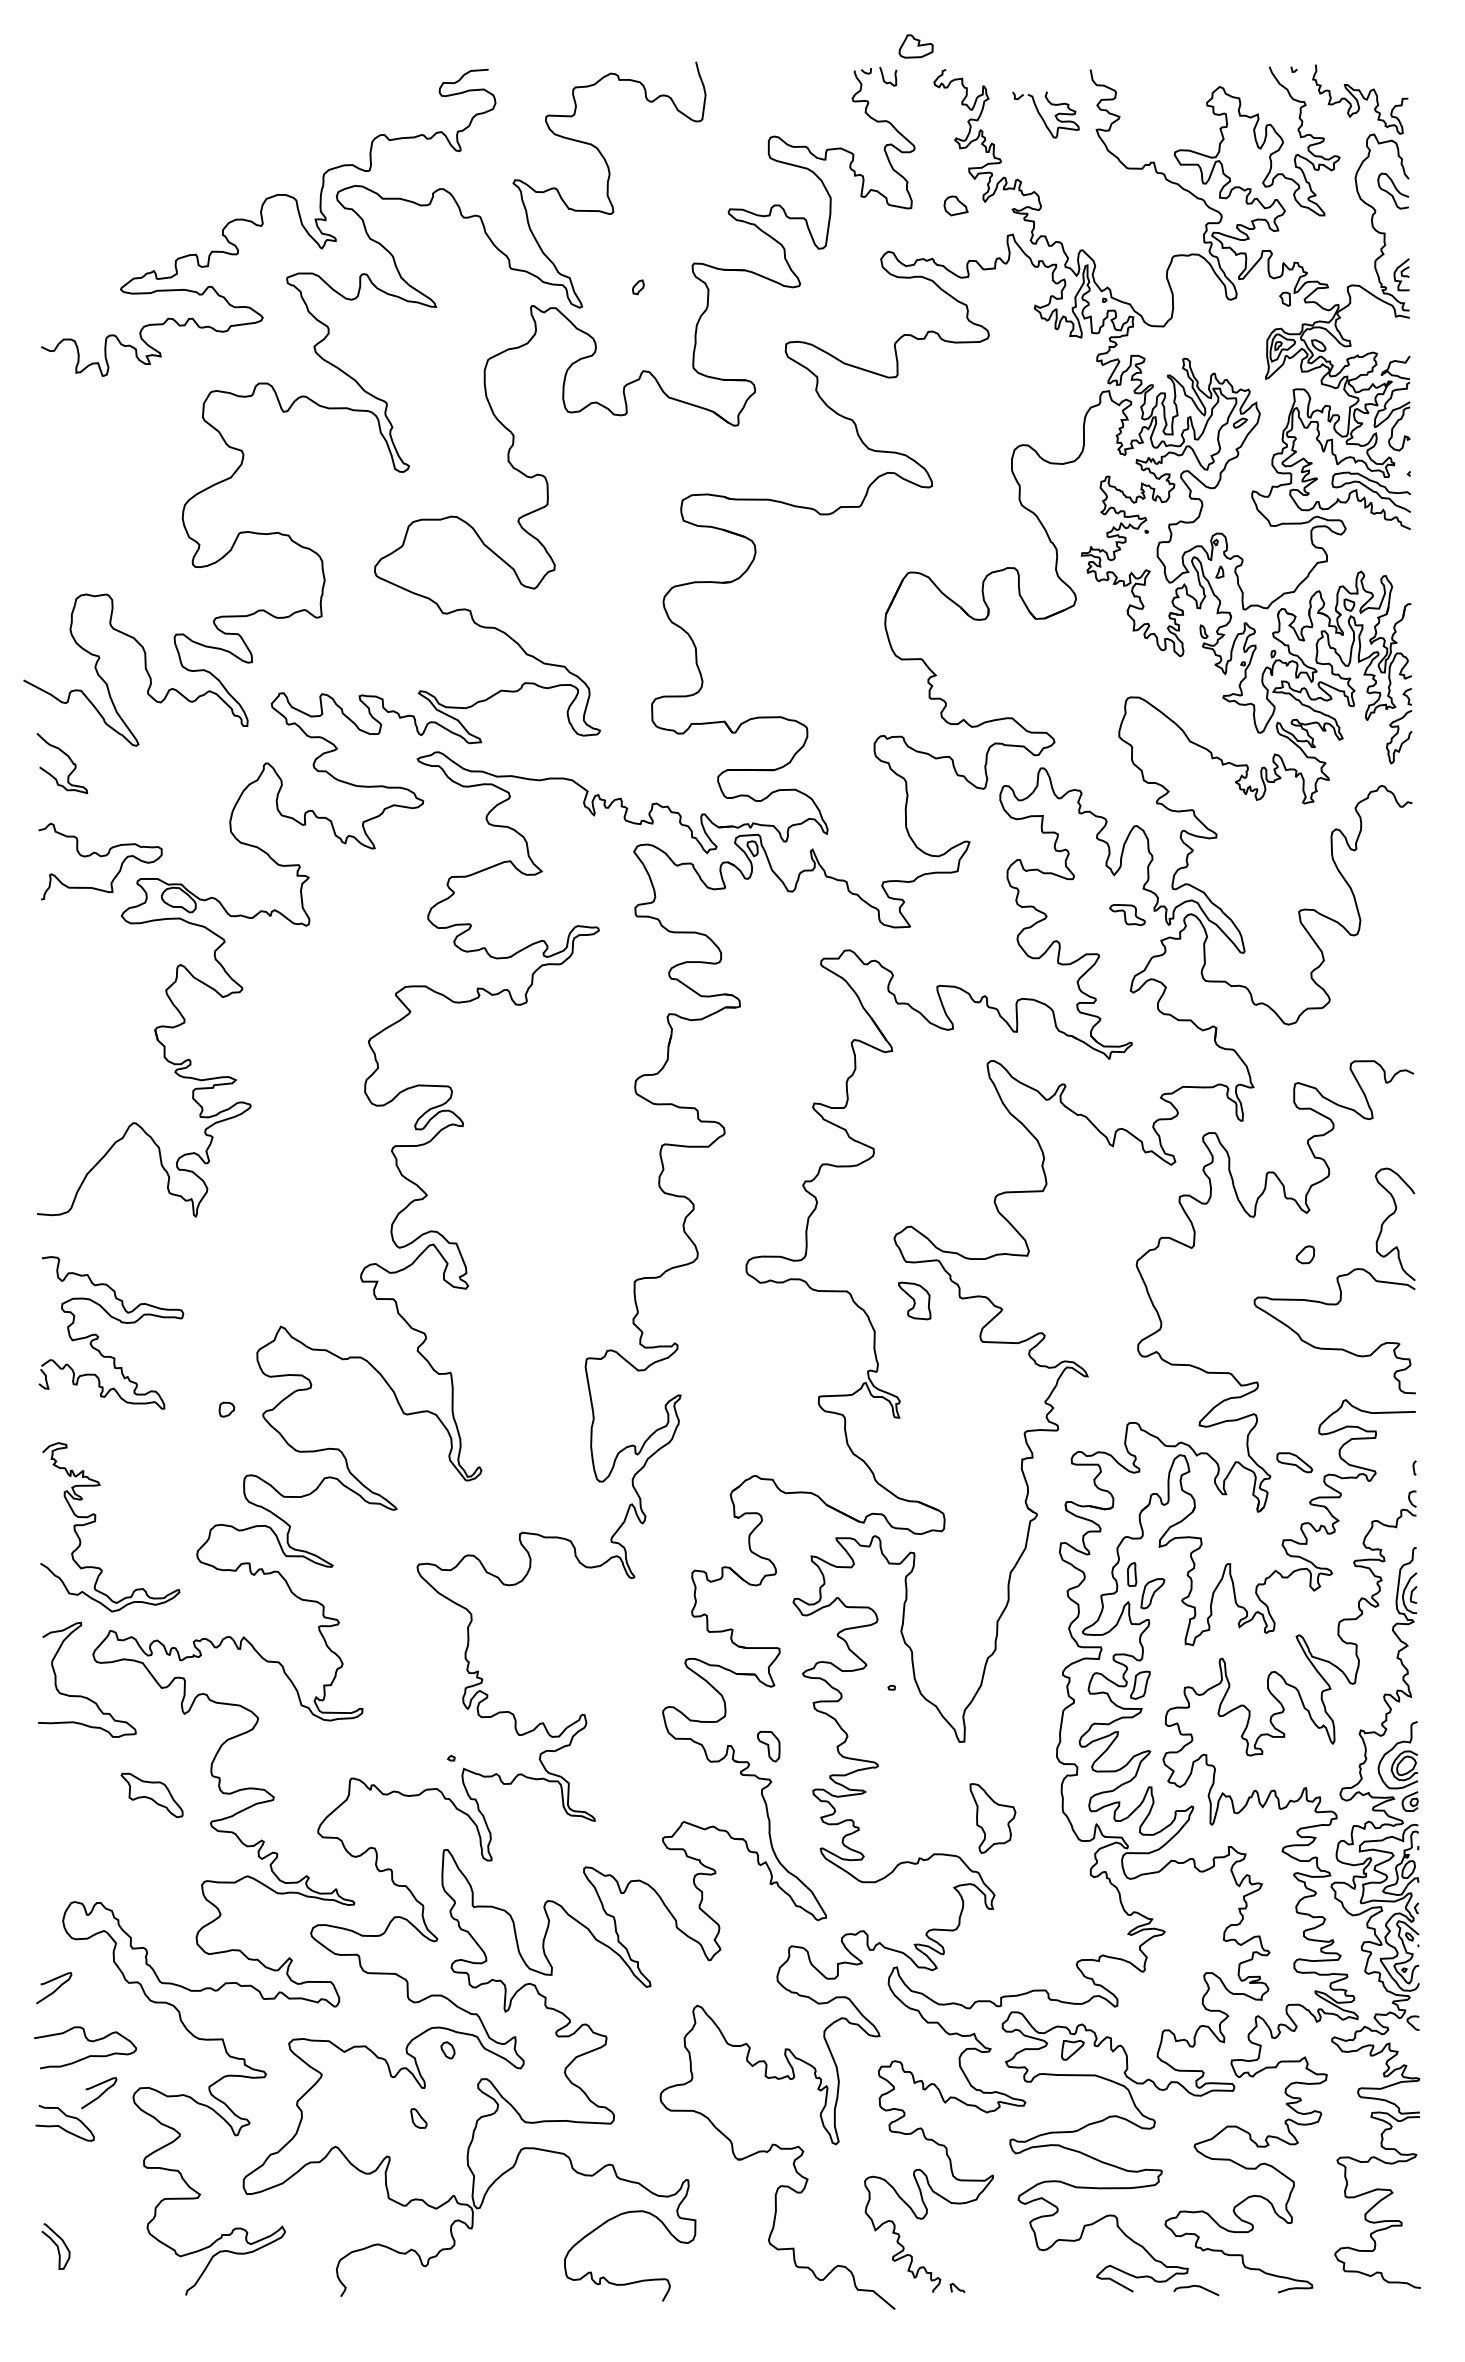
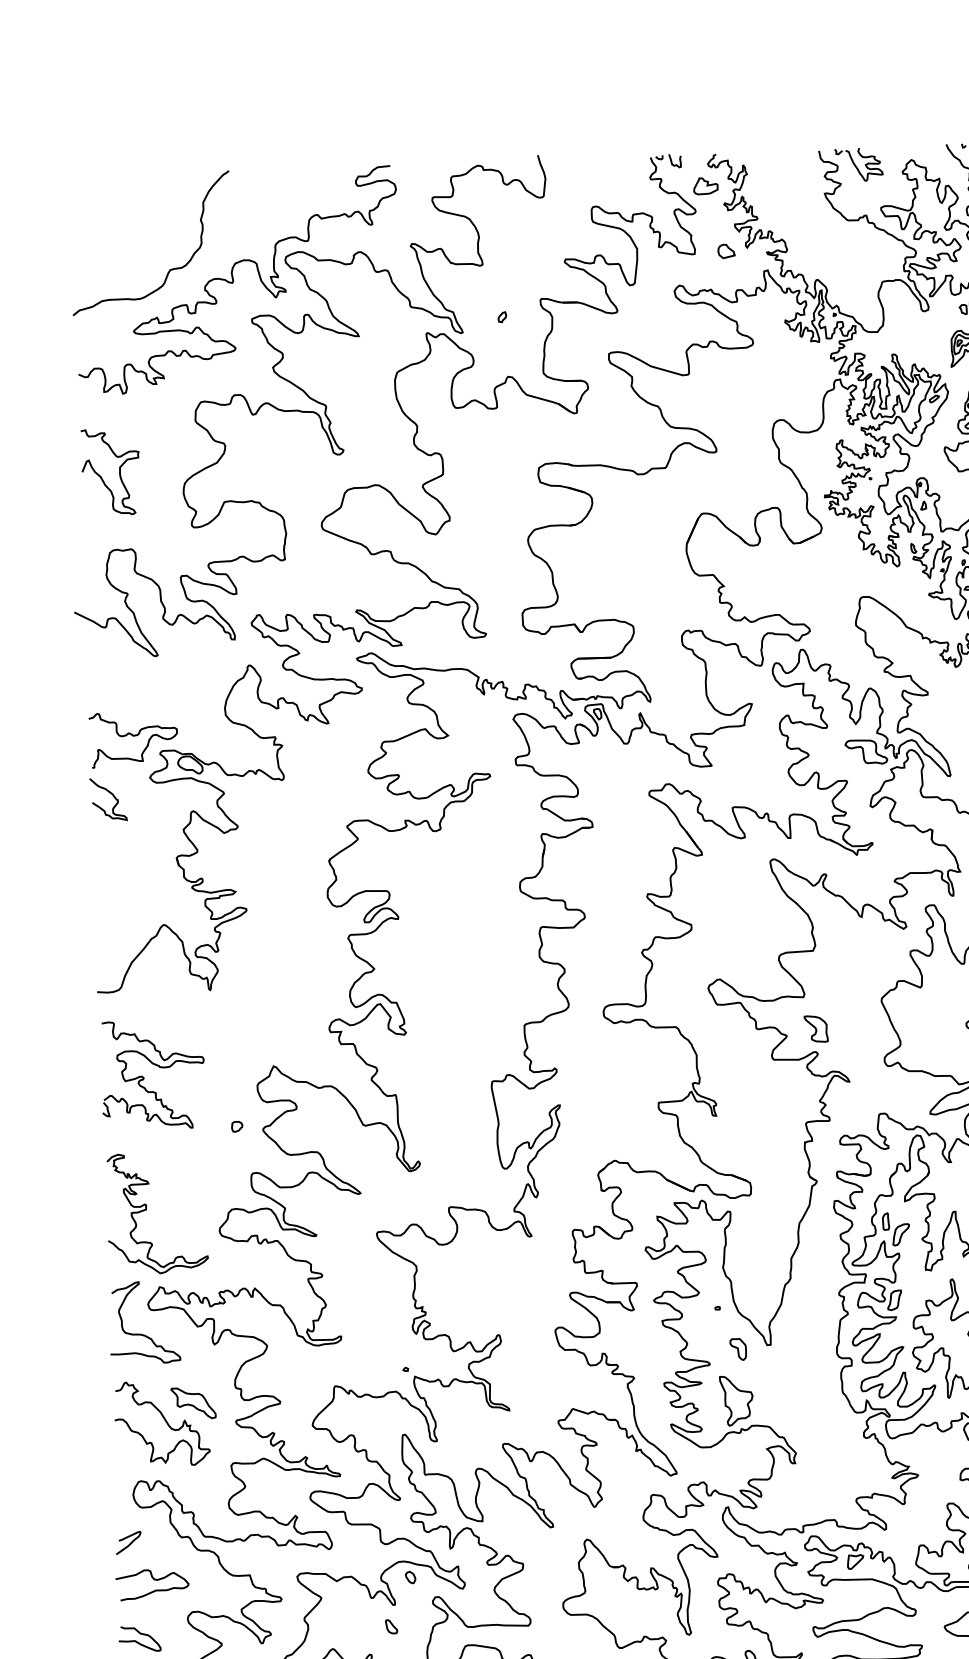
part: (915, 46) -> (705, 186), moved
part: (1045, 114) -> (858, 164), moved
curve: (174, 204) -> (169, 269), added
curve: (93, 485) -> (119, 471), added
curve: (68, 758) -> (112, 795), moved
part: (1127, 914) -> (866, 751), size x1.67
part: (914, 1300) -> (816, 1028), moved
part: (768, 1746) -> (738, 1349), moved
part: (992, 1818) -> (736, 1400), moved
curve: (111, 1819) -> (165, 1421), added
curve: (100, 2094) -> (164, 1617), removed

